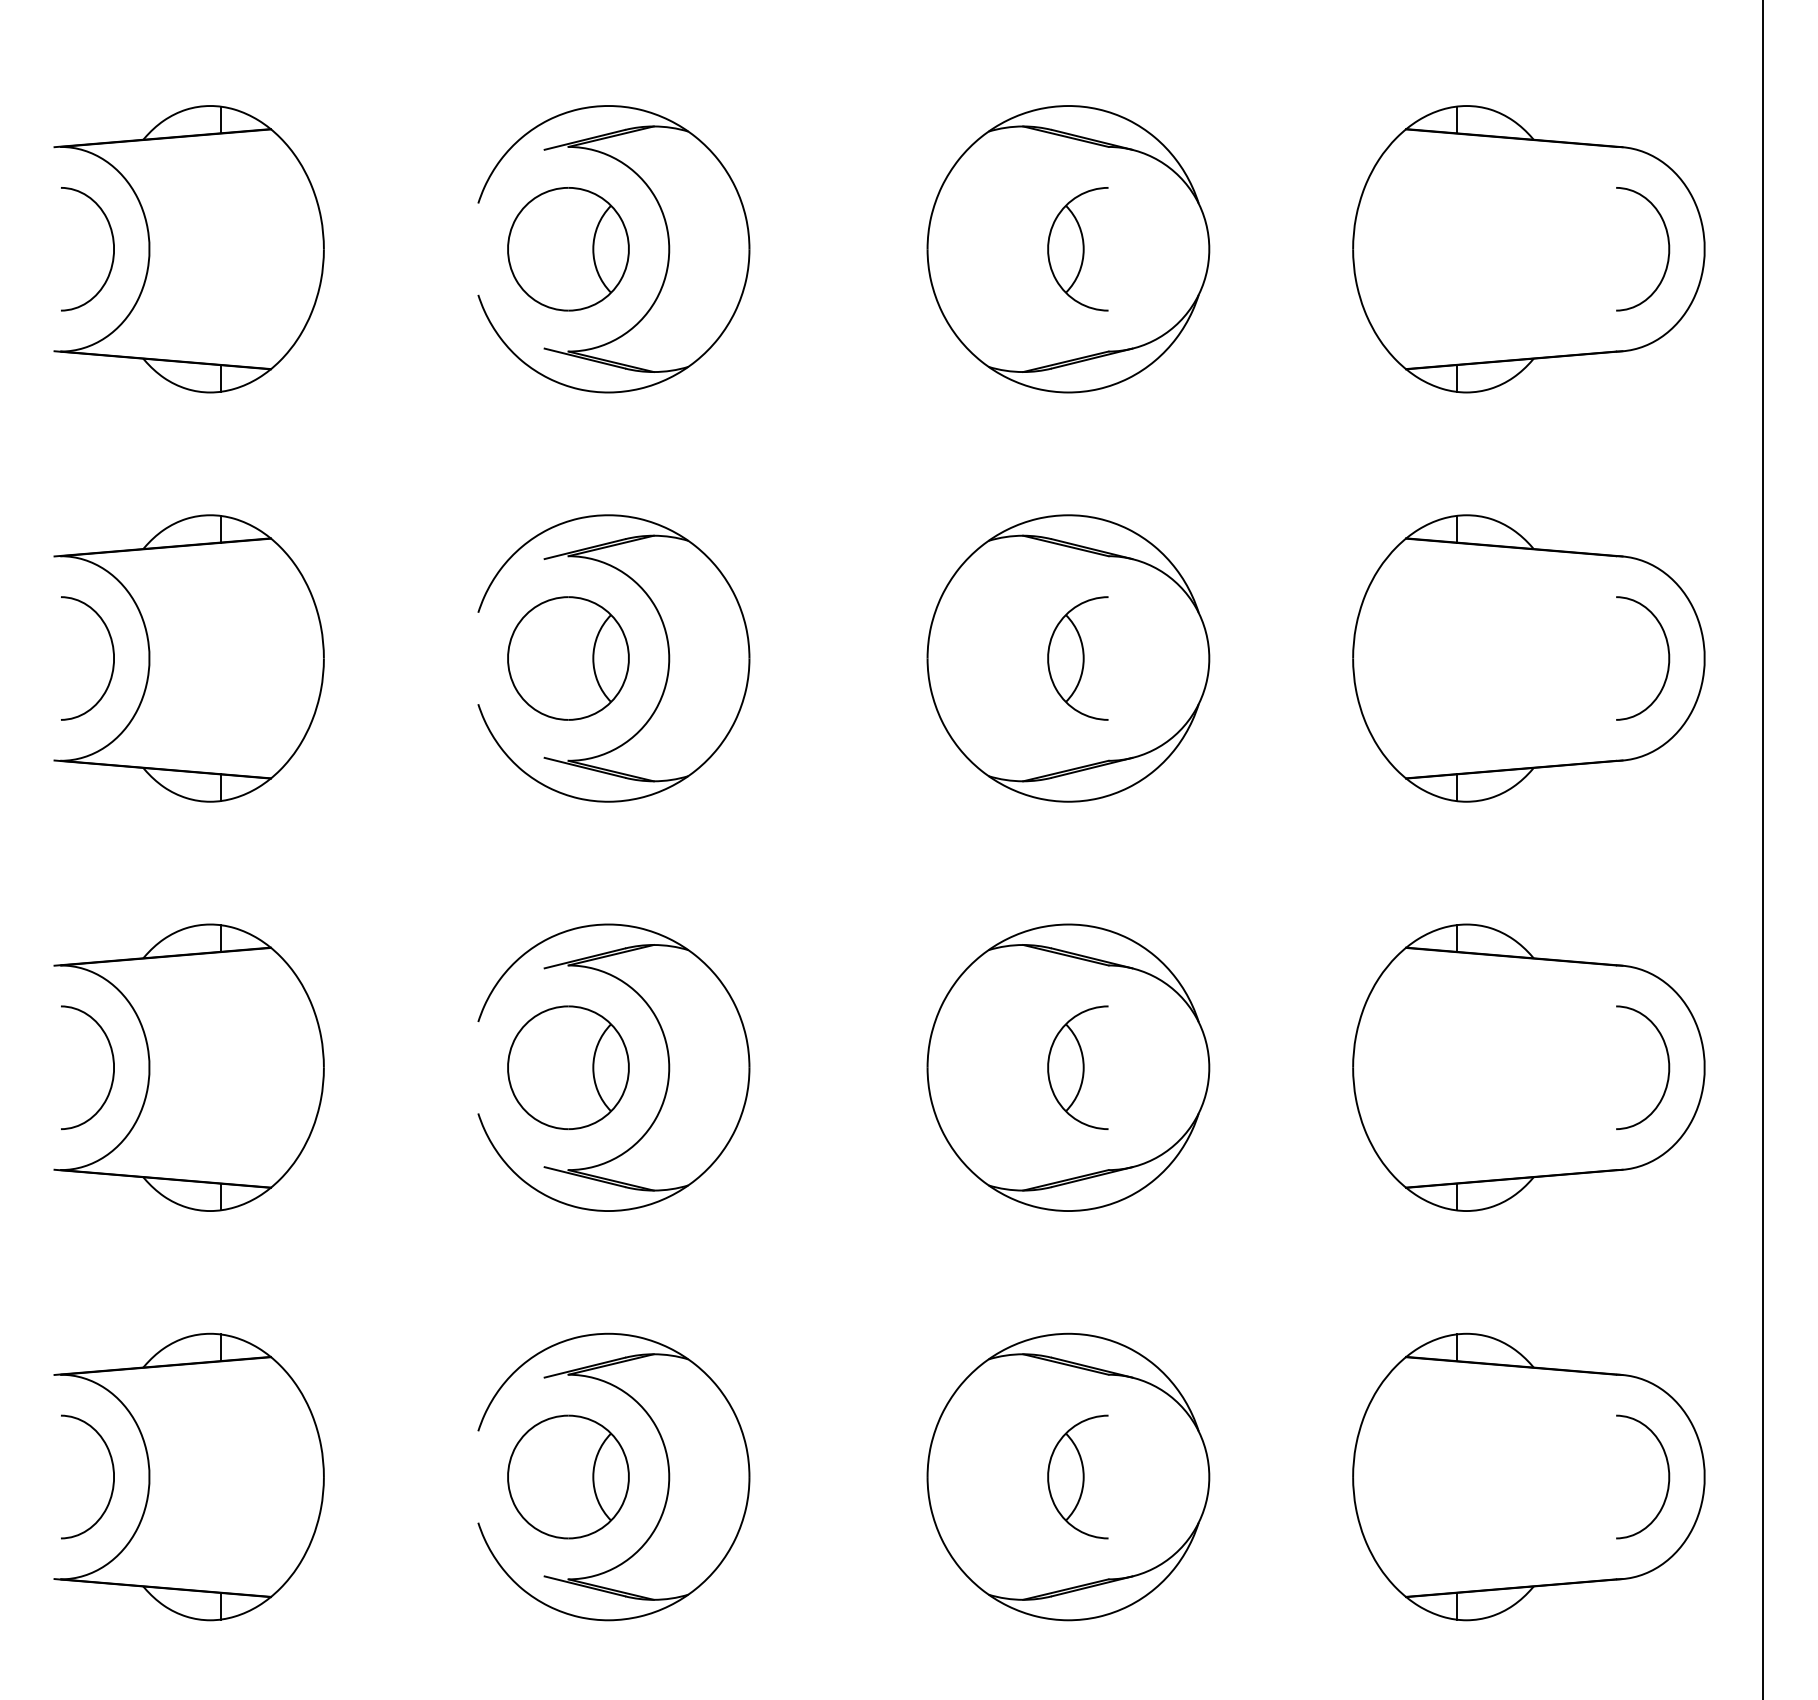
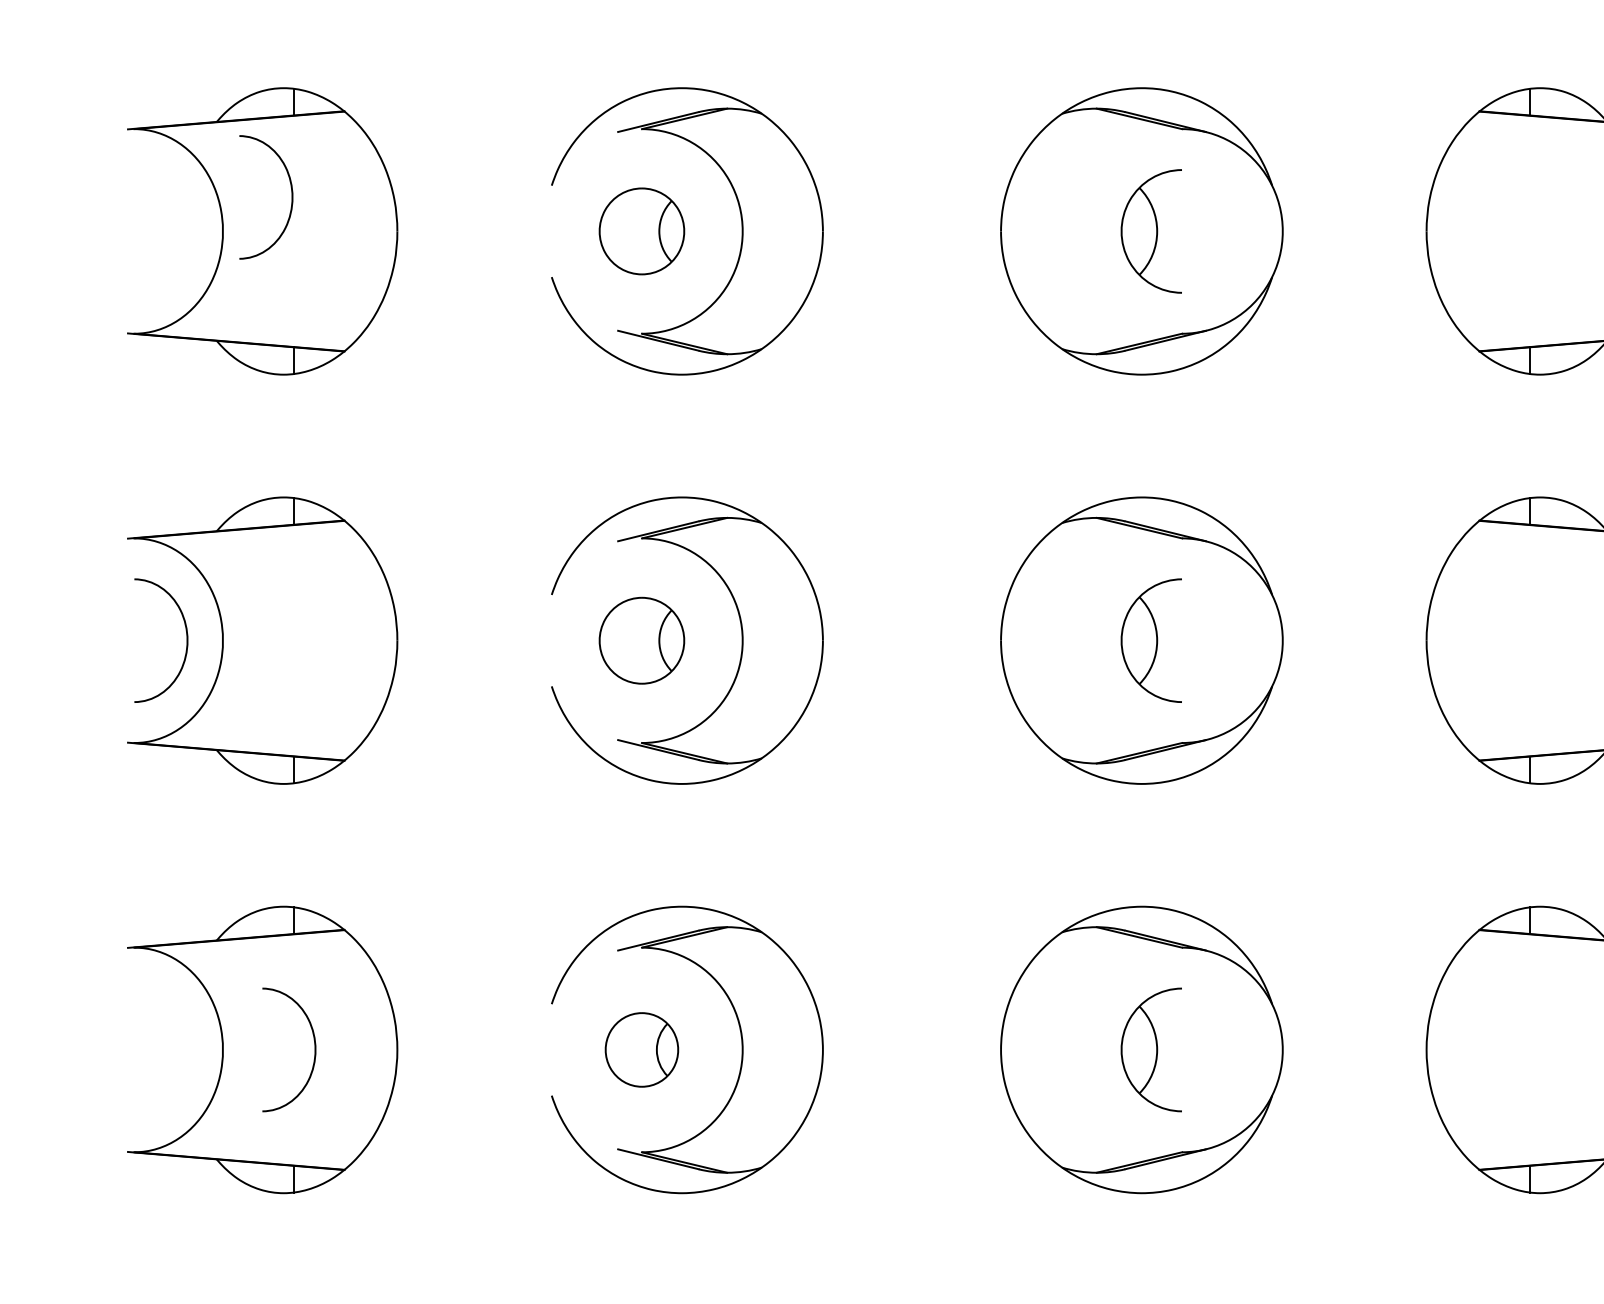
curve: (112, 652) -> (290, 191), moved
part: (568, 658) -> (641, 231), size x0.7
part: (568, 1067) -> (641, 640), size x0.7
curve: (112, 1471) -> (313, 1044), moved
part: (568, 1476) -> (641, 1049), size x0.6

